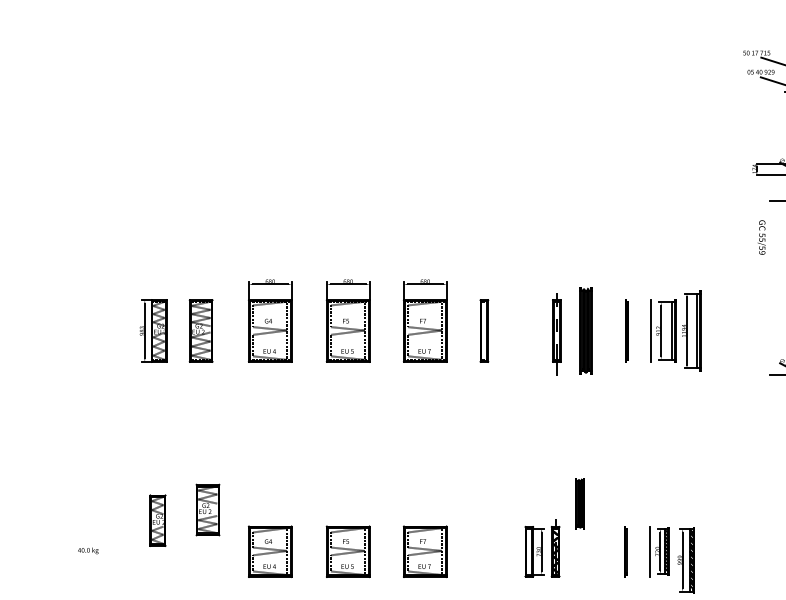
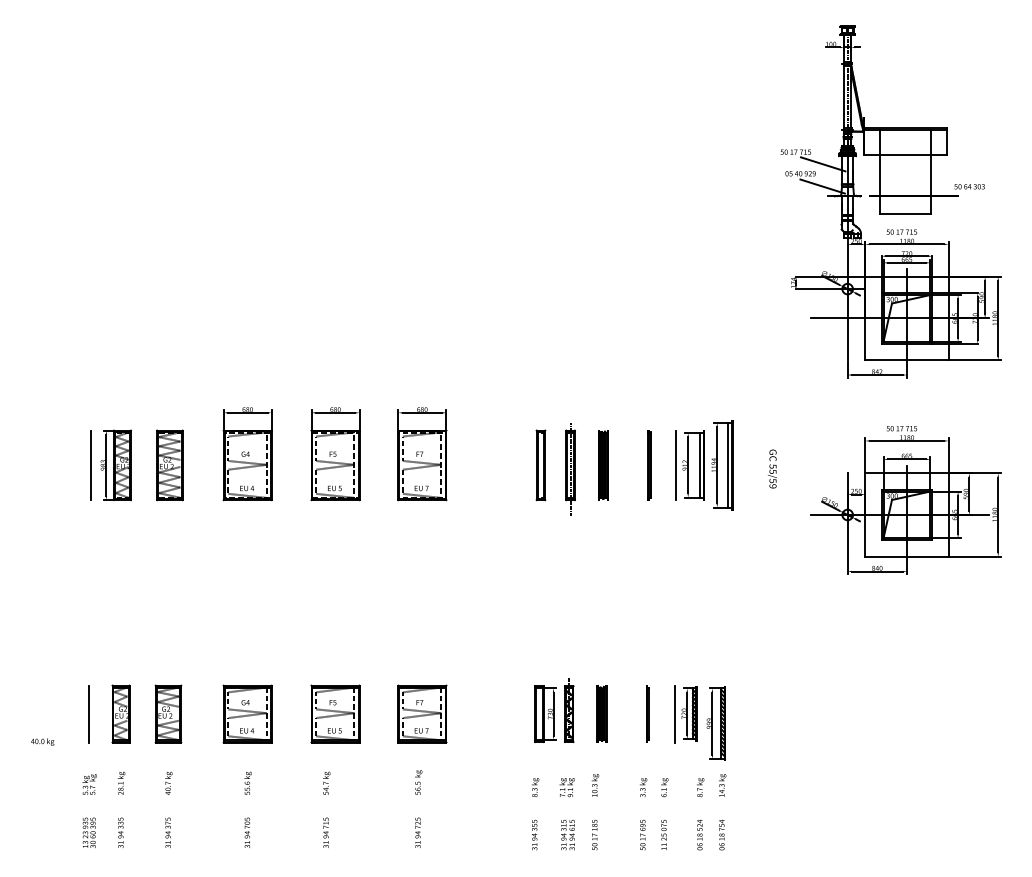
text: (761, 237) -> (772, 468), moved
line: (130, 331) -> (90, 465), added
part: (483, 331) -> (540, 465), moved
part: (586, 331) -> (603, 465), size x0.71
part: (579, 503) -> (601, 713), moved
part: (207, 509) -> (168, 713), moved
part: (157, 520) -> (120, 713), moved
text: (88, 550) -> (42, 741), moved
line: (128, 552) -> (88, 714), added

